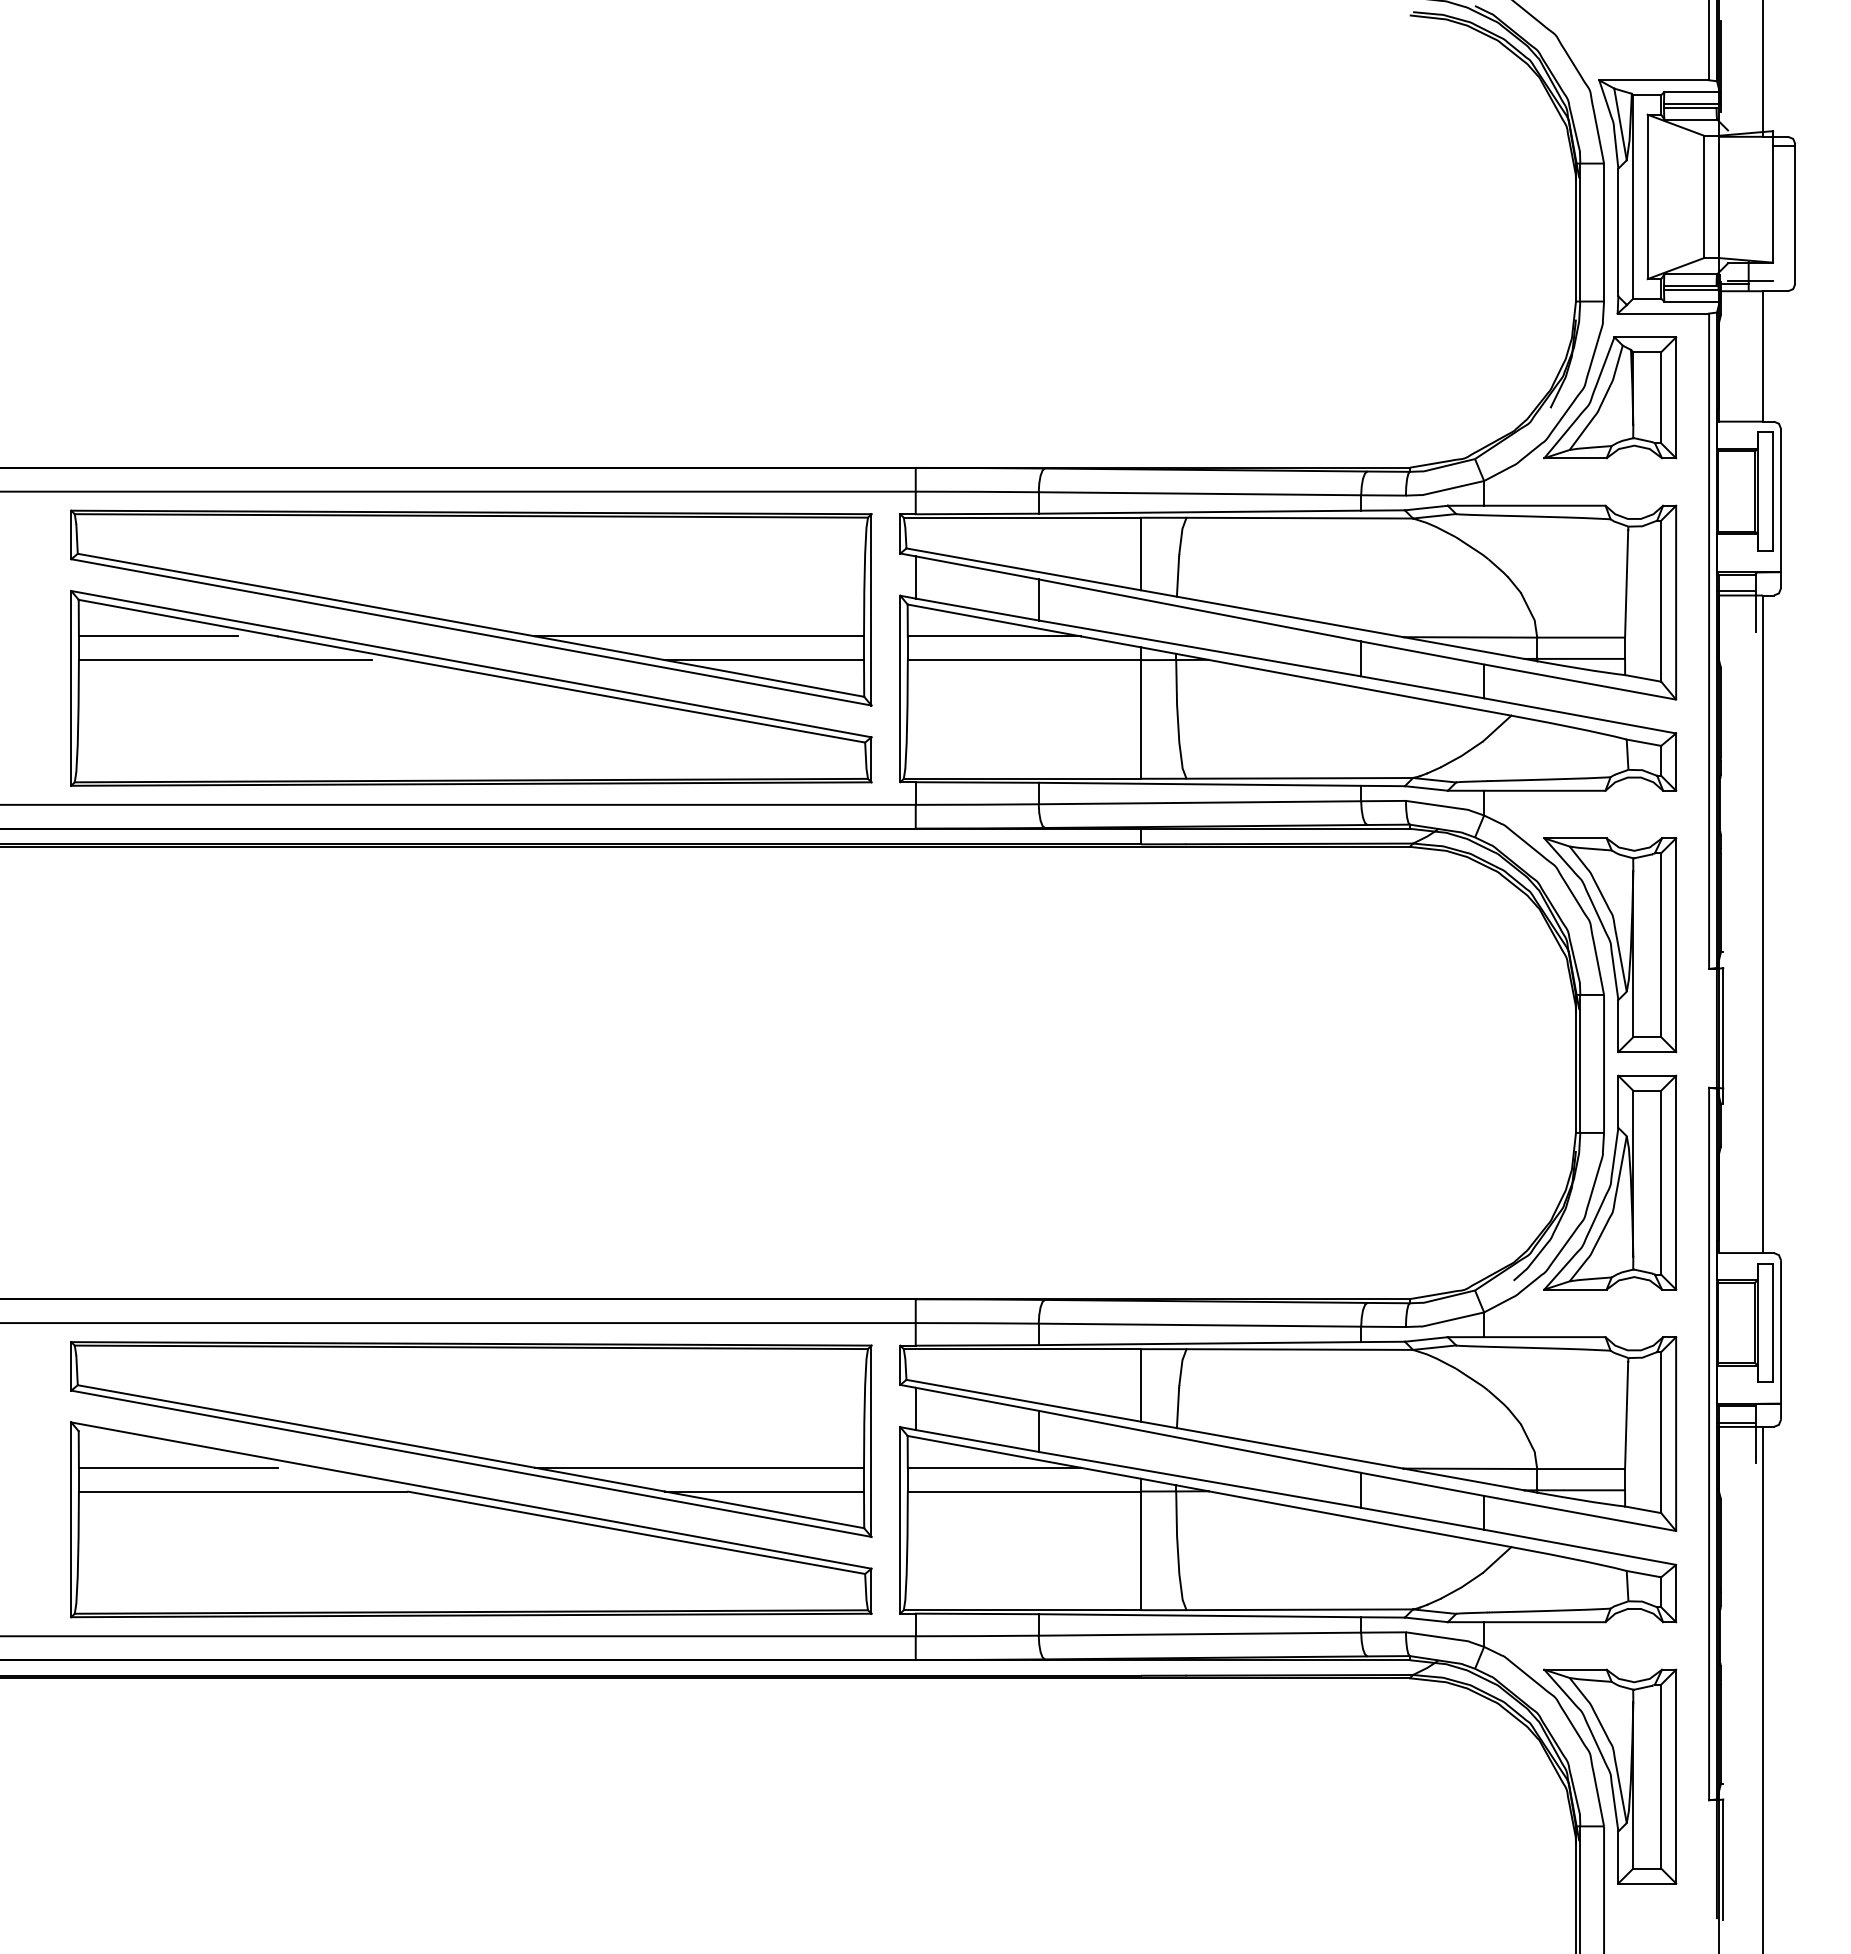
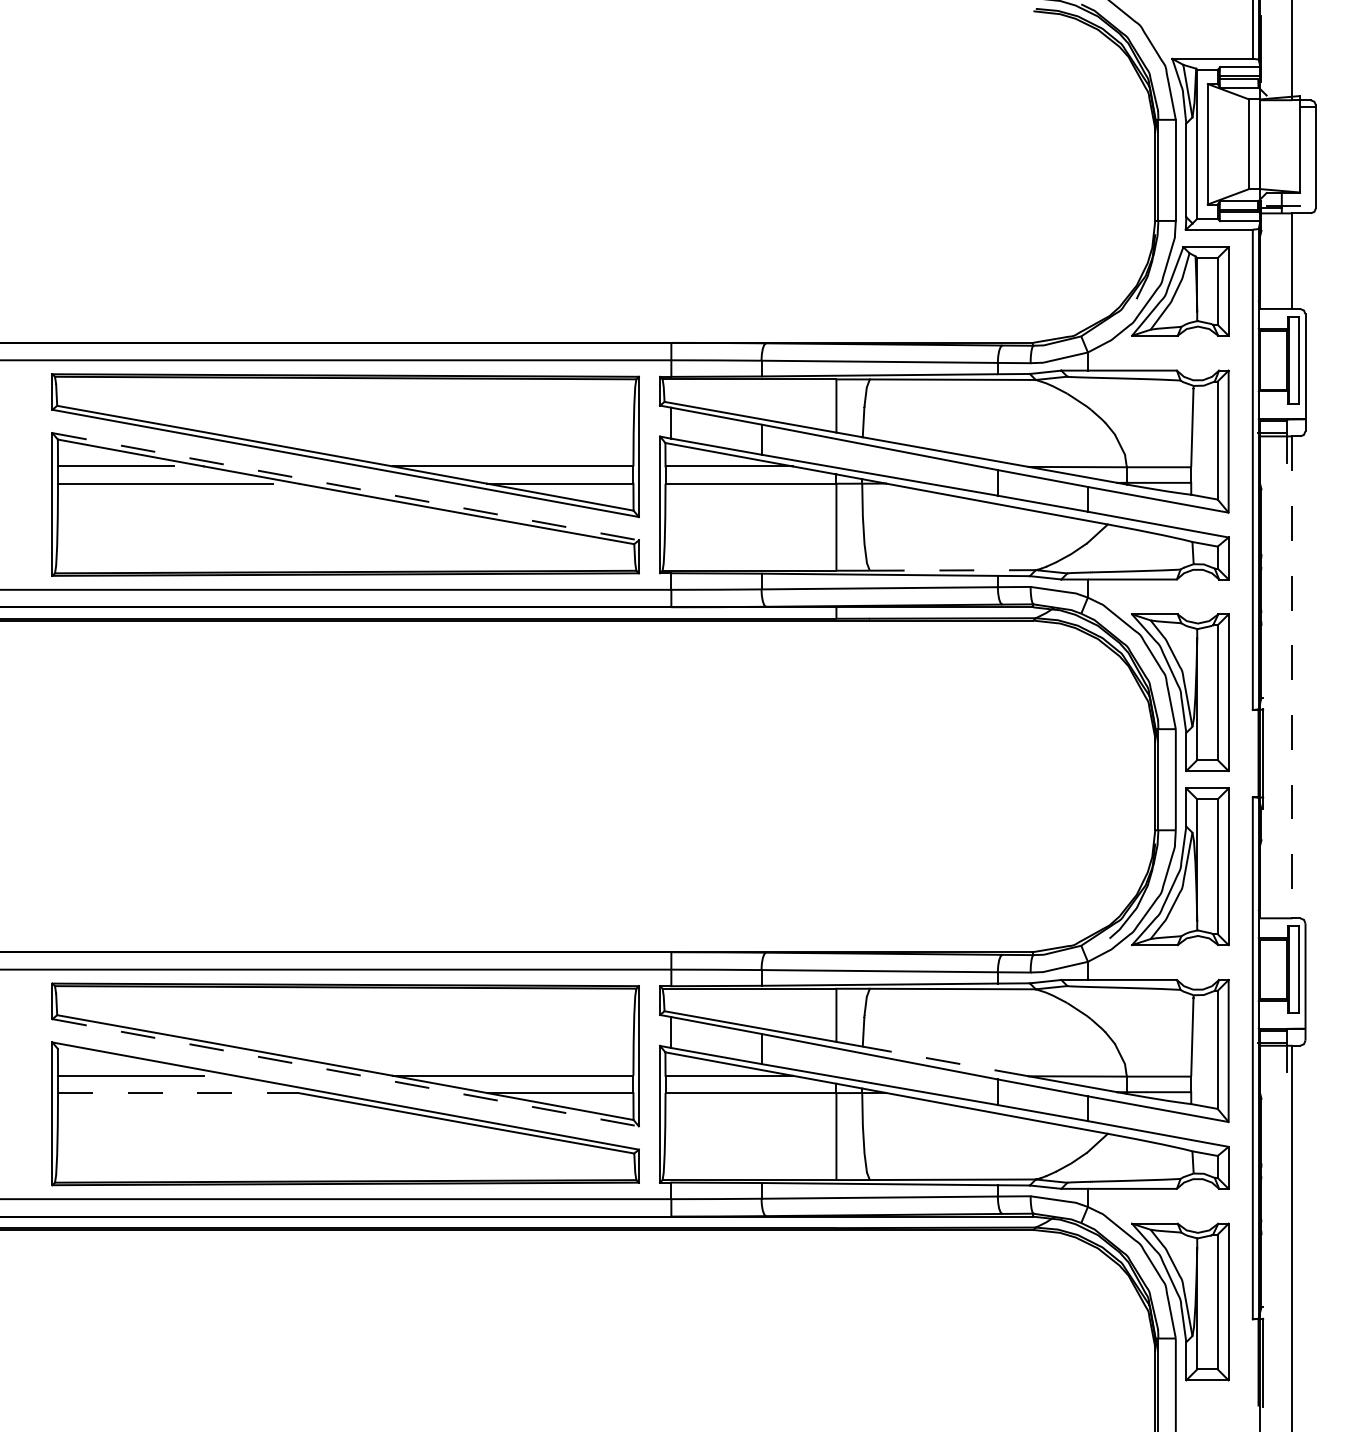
line: (471, 664) -> (345, 486), solid -> dashed
line: (1300, 778) -> (953, 570), solid -> dashed
line: (1762, 924) -> (1291, 677), solid -> dashed
line: (1289, 1448) -> (945, 1061), solid -> dashed
line: (471, 1463) -> (345, 1072), solid -> dashed
line: (243, 1491) -> (178, 1093), solid -> dashed

